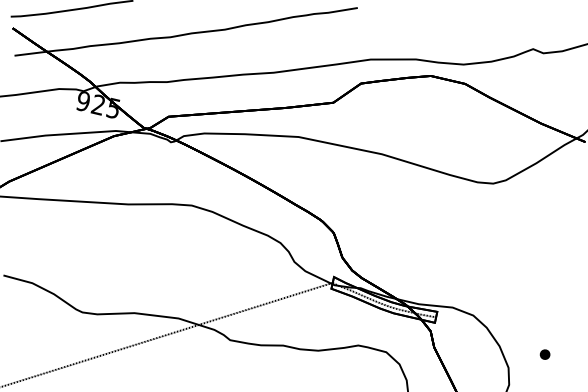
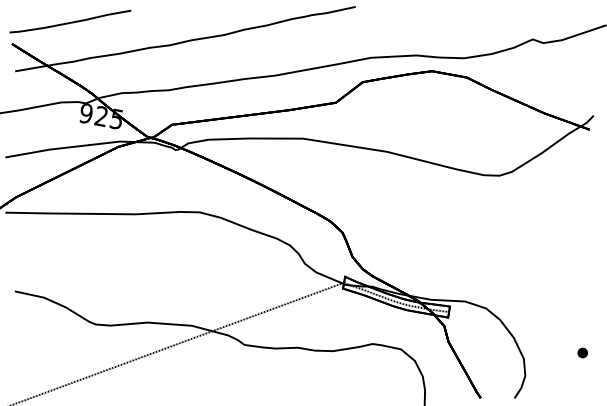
part: (544, 354) -> (582, 352), moved

